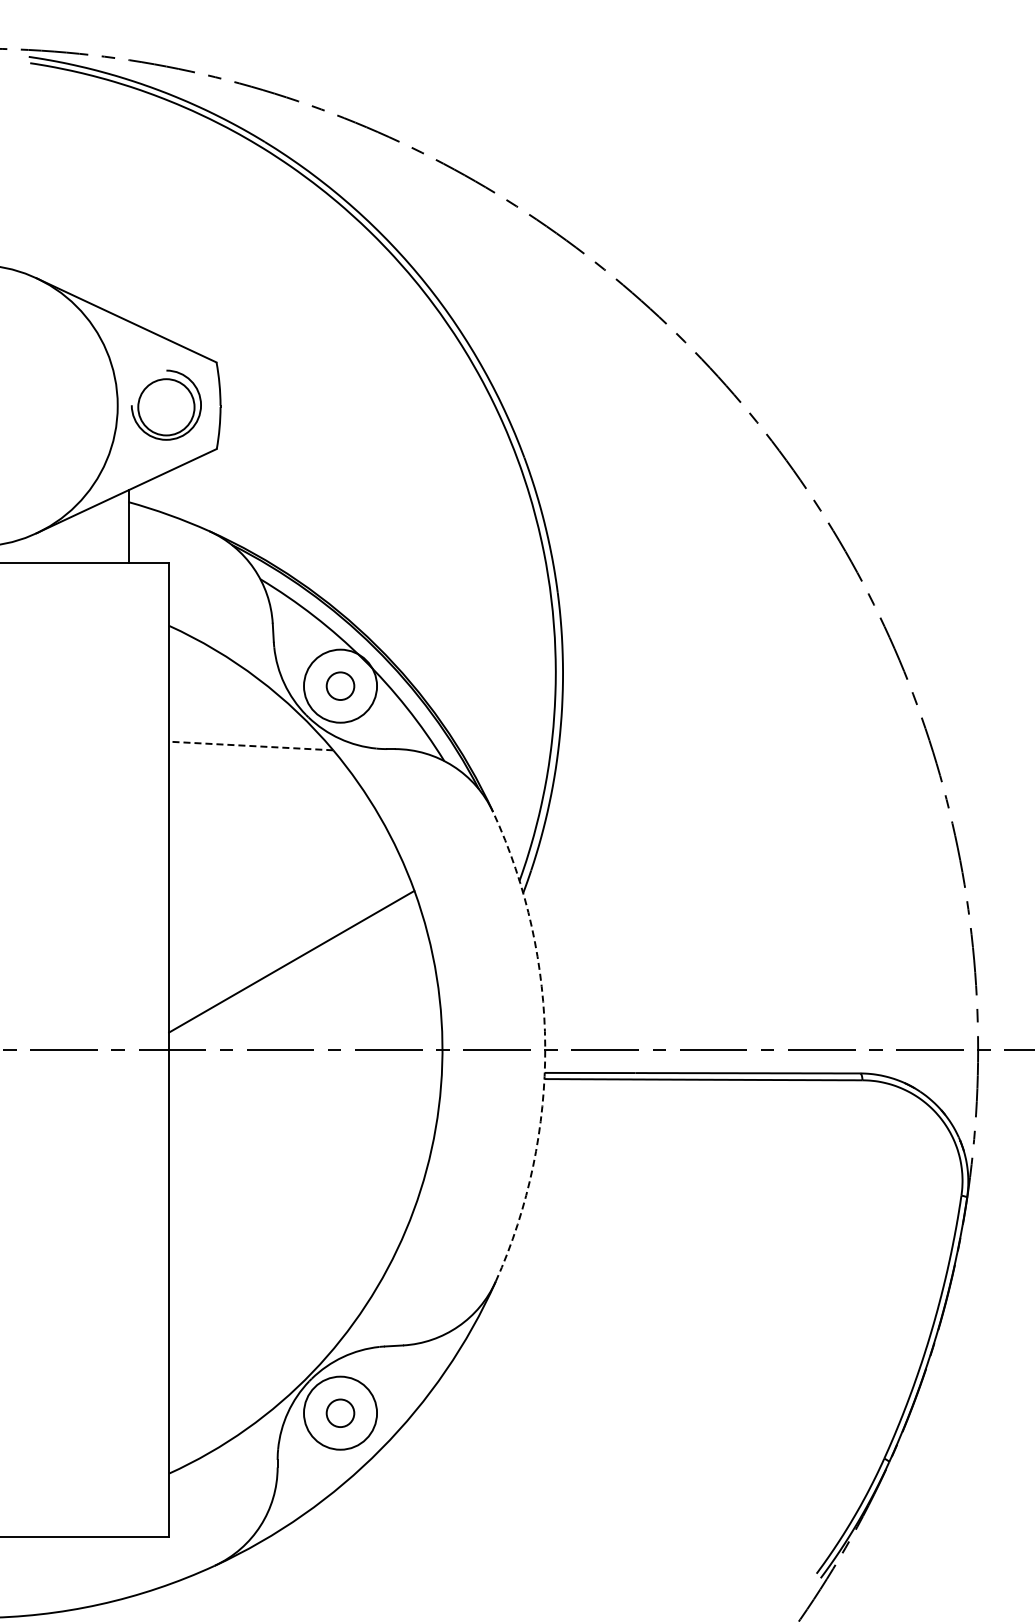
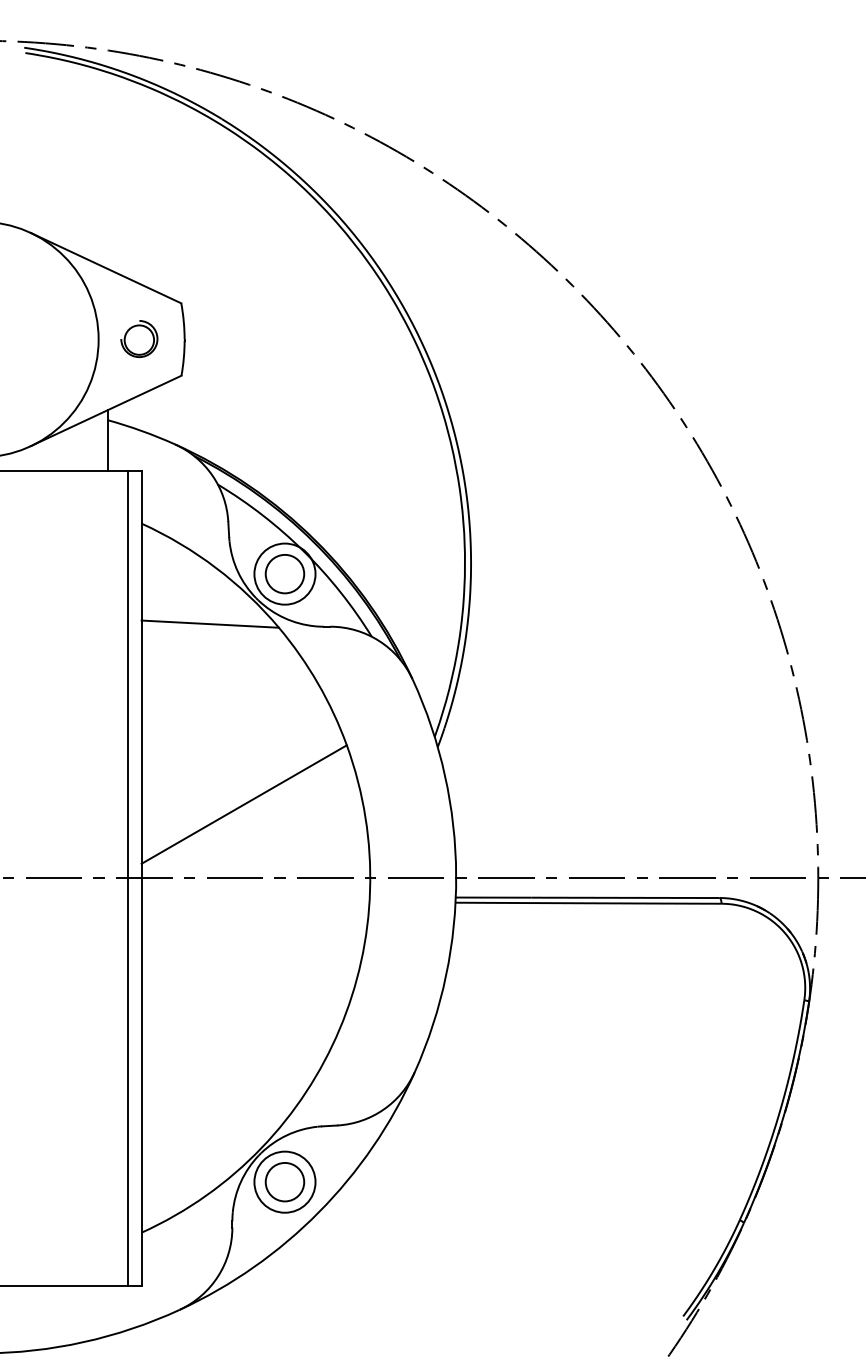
part: (166, 404) -> (139, 338), size x0.62
circle: (340, 686) -> (284, 574), size x1.67
line: (250, 746) -> (209, 624), dashed -> solid
arc: (545, 1046) -> (456, 875), dashed -> solid
line: (152, 1049) -> (127, 877), added
circle: (340, 1413) -> (284, 1182), size x1.67

